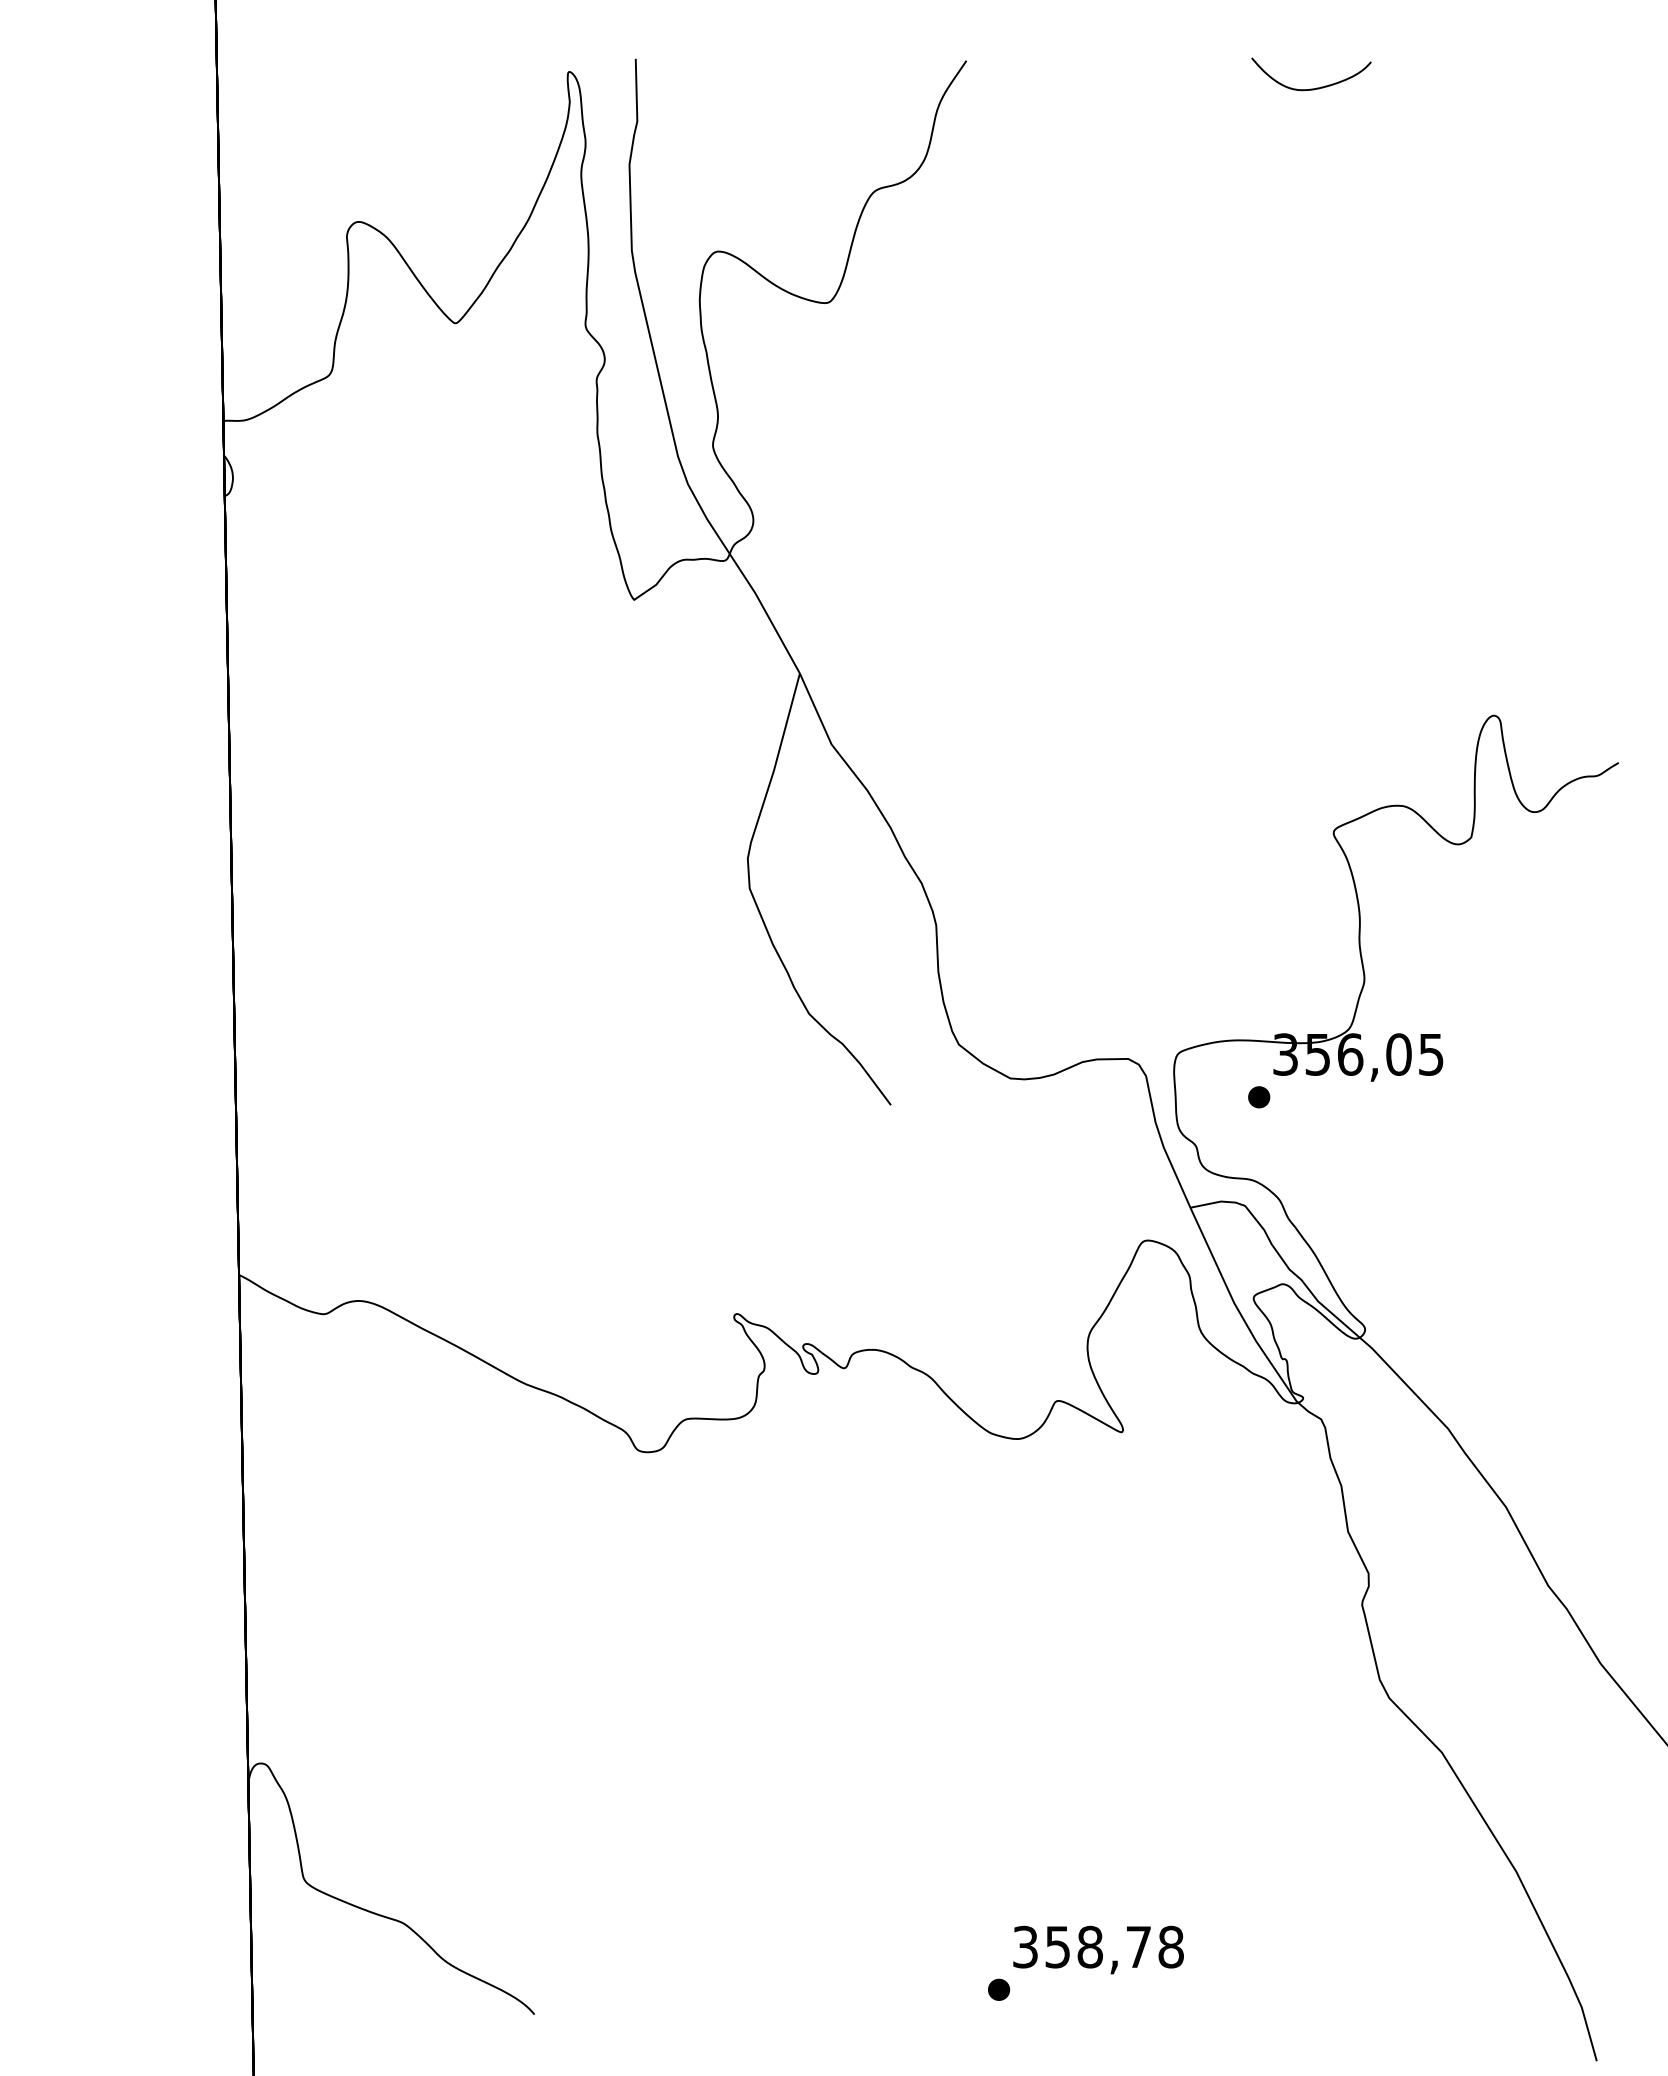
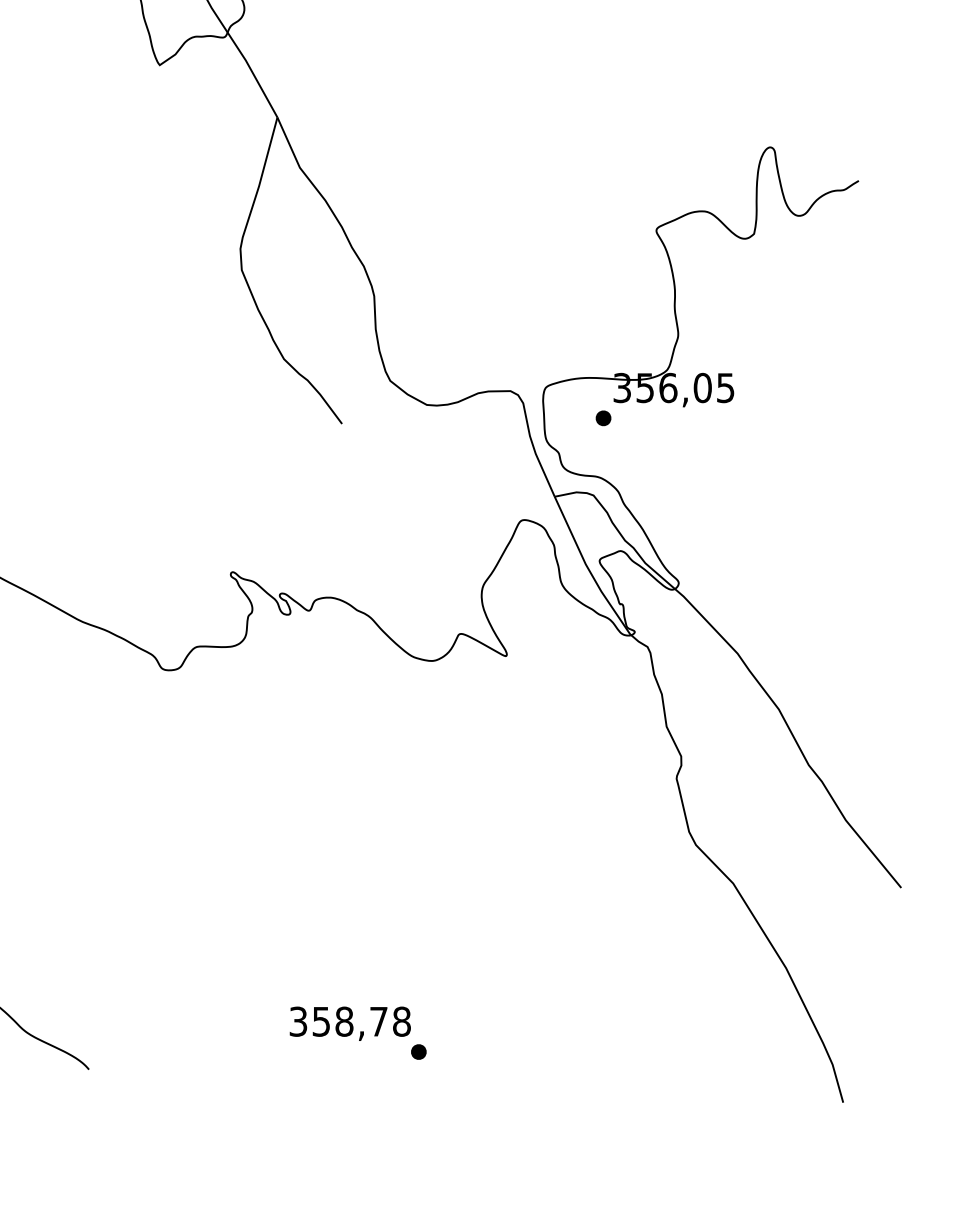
text: (1098, 1949) -> (350, 1023), moved

